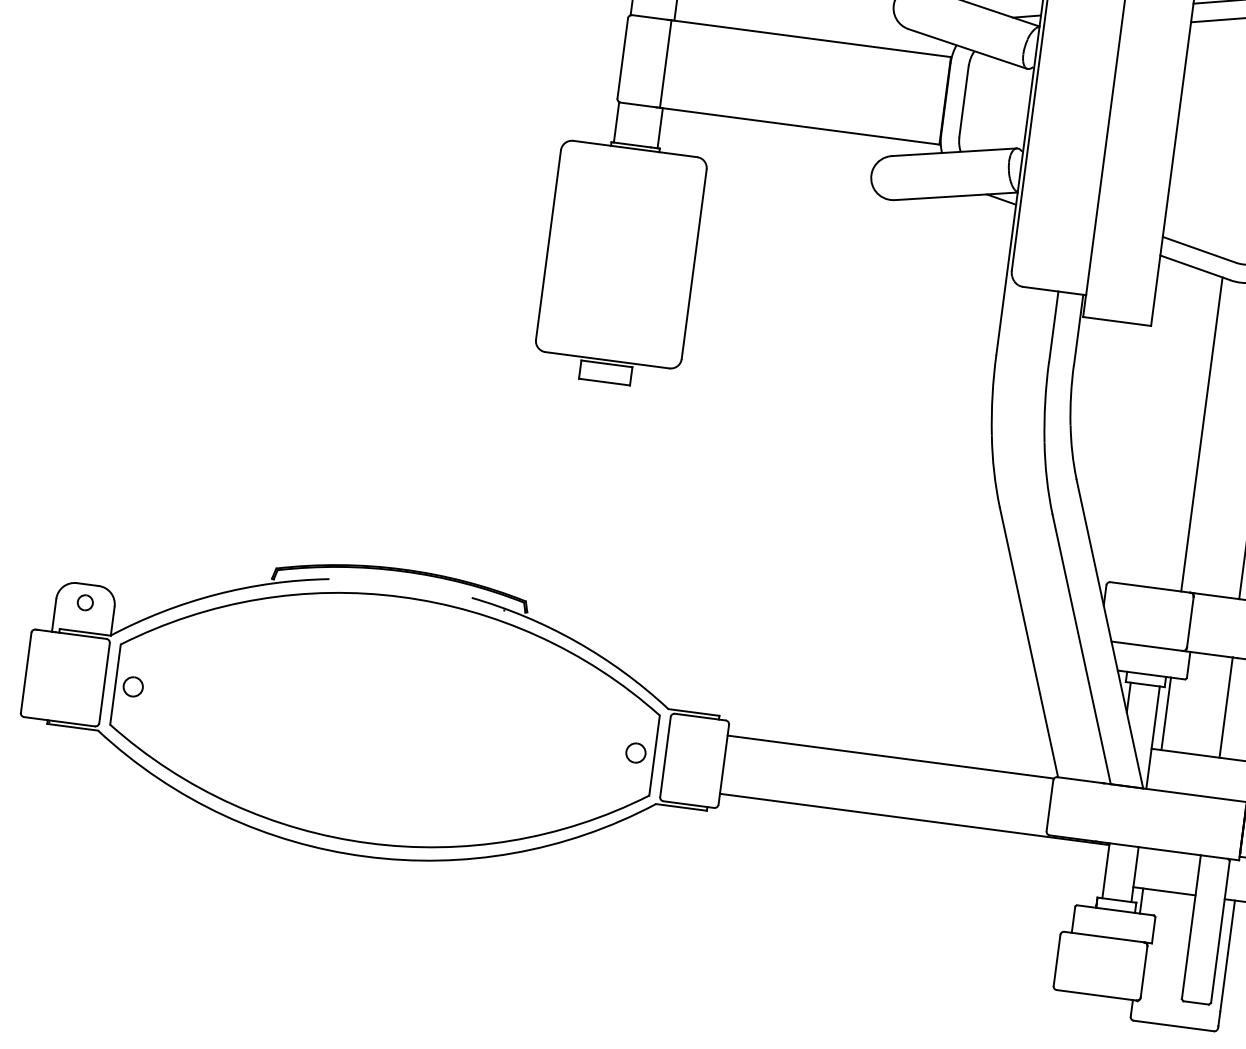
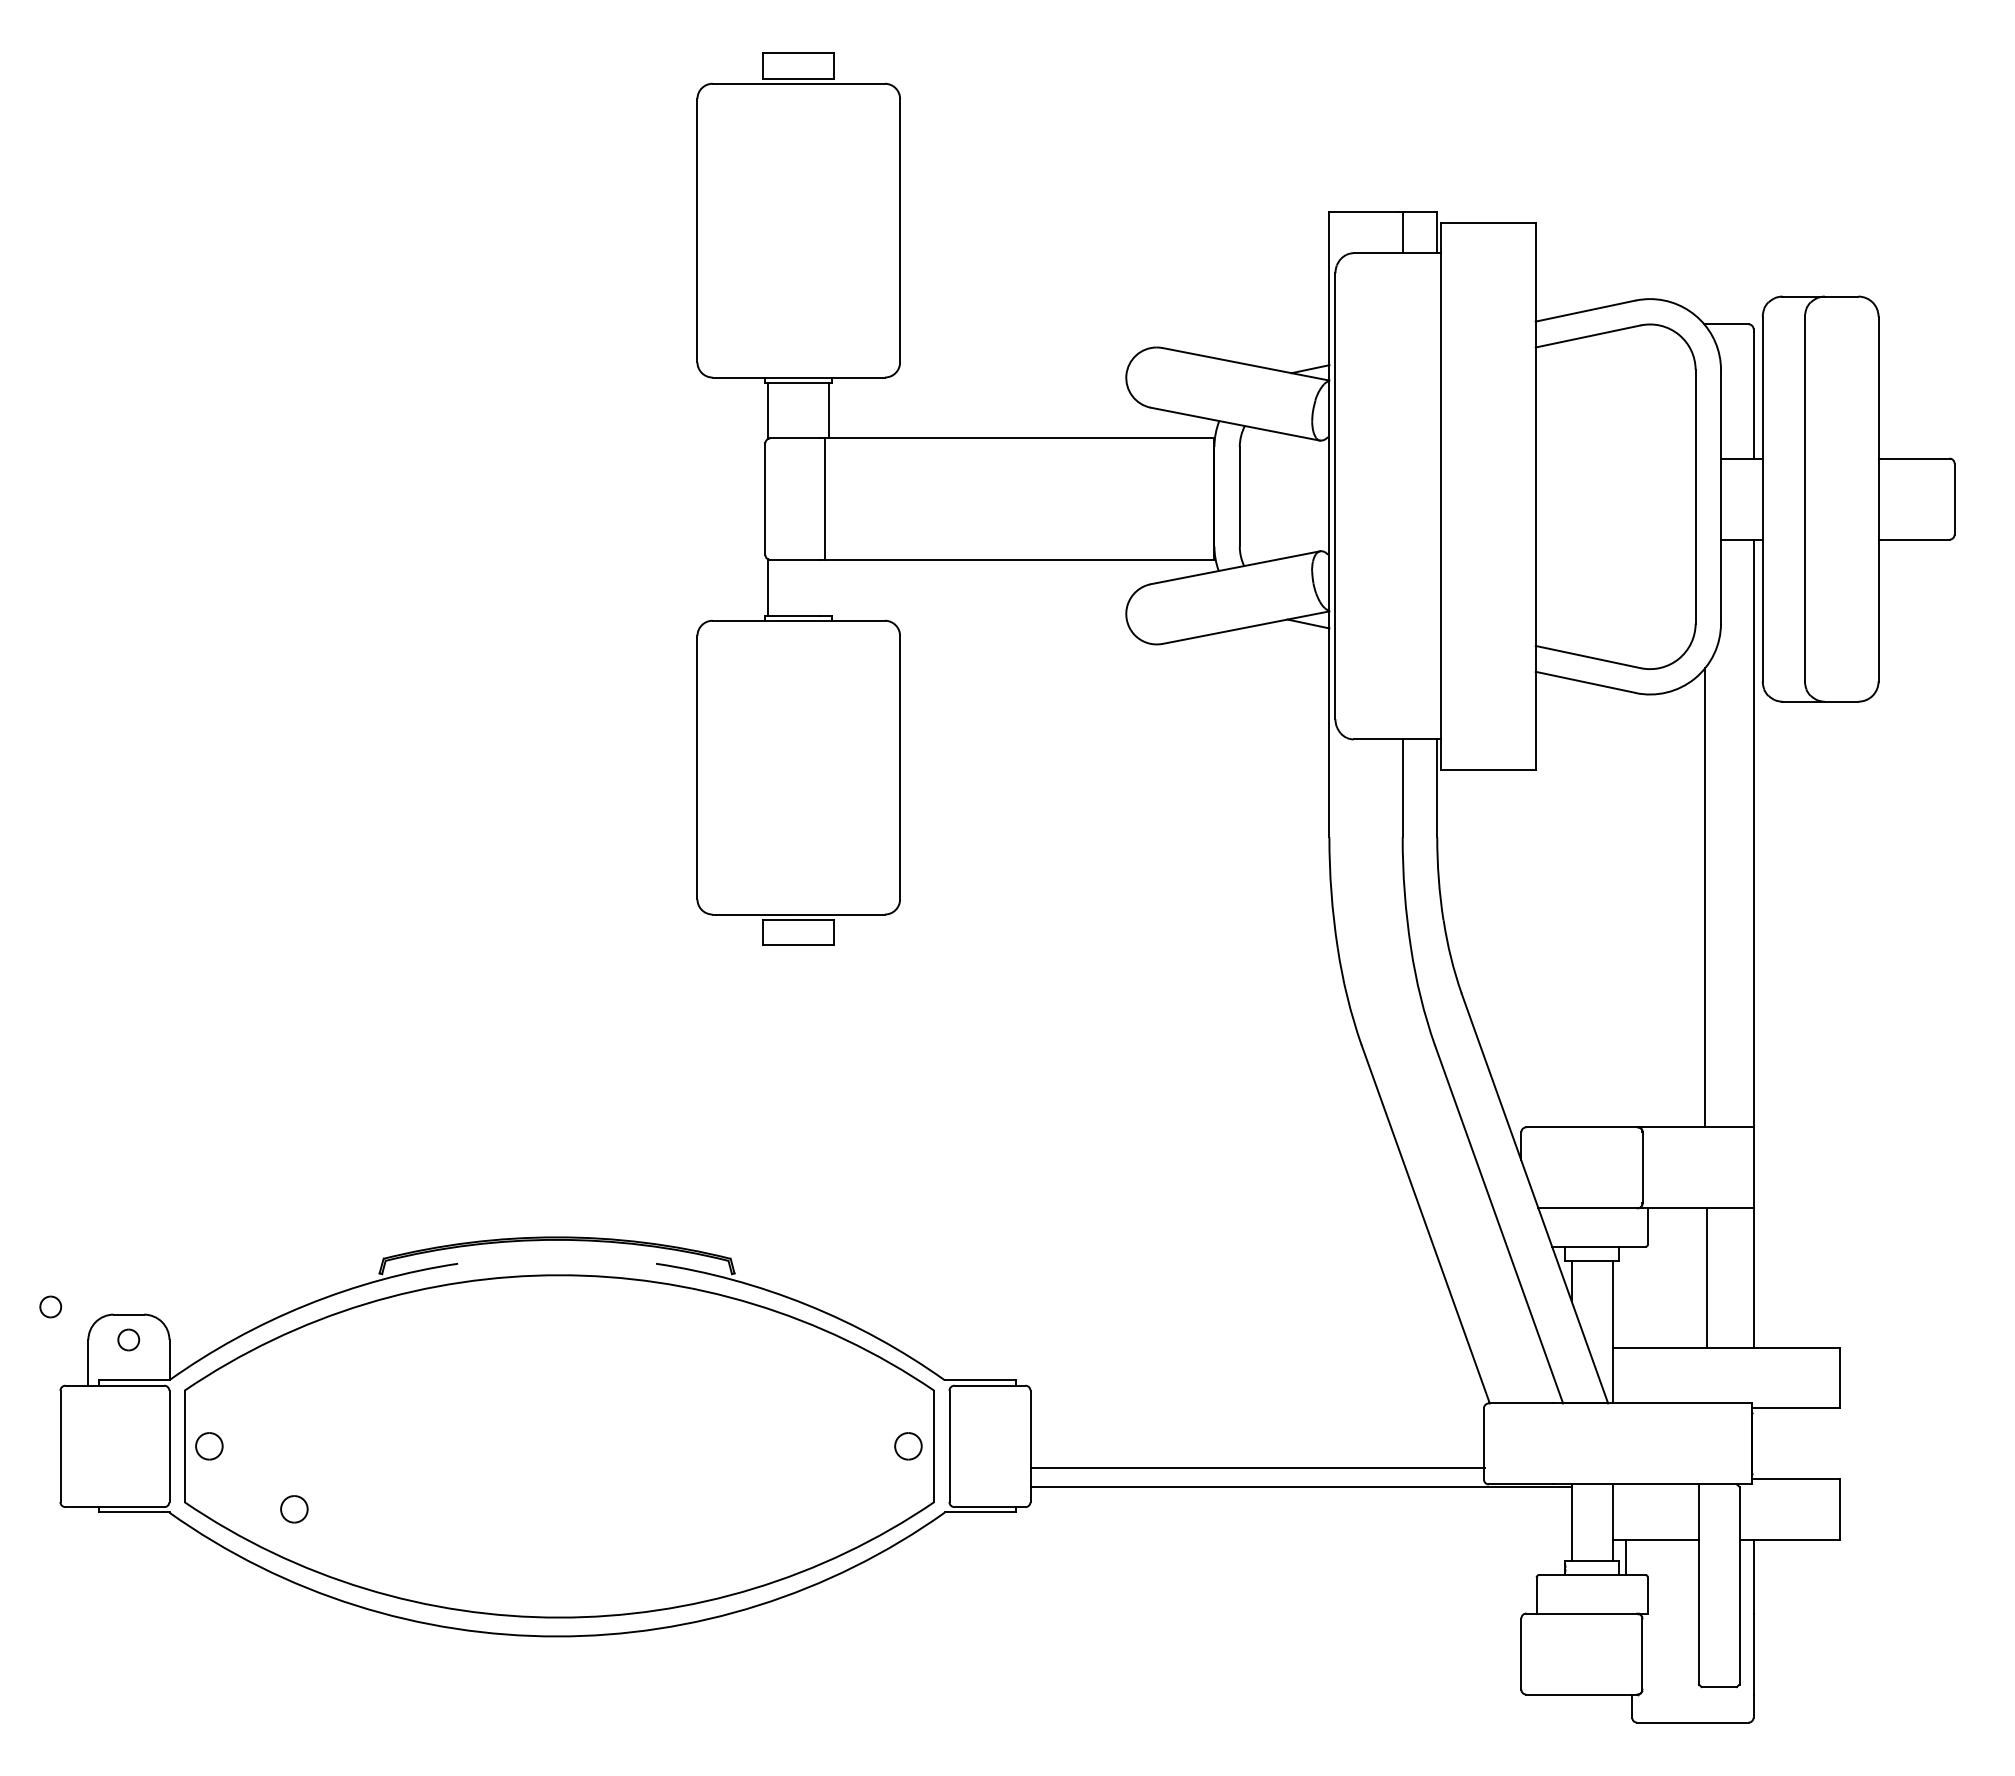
line: (660, 128) -> (829, 587), removed
line: (1201, 434) -> (1624, 908), removed
part: (32, 571) -> (50, 1306), added
line: (1166, 713) -> (1626, 1296), removed
part: (188, 740) -> (294, 1509), added
line: (890, 756) -> (1257, 1467), moved

